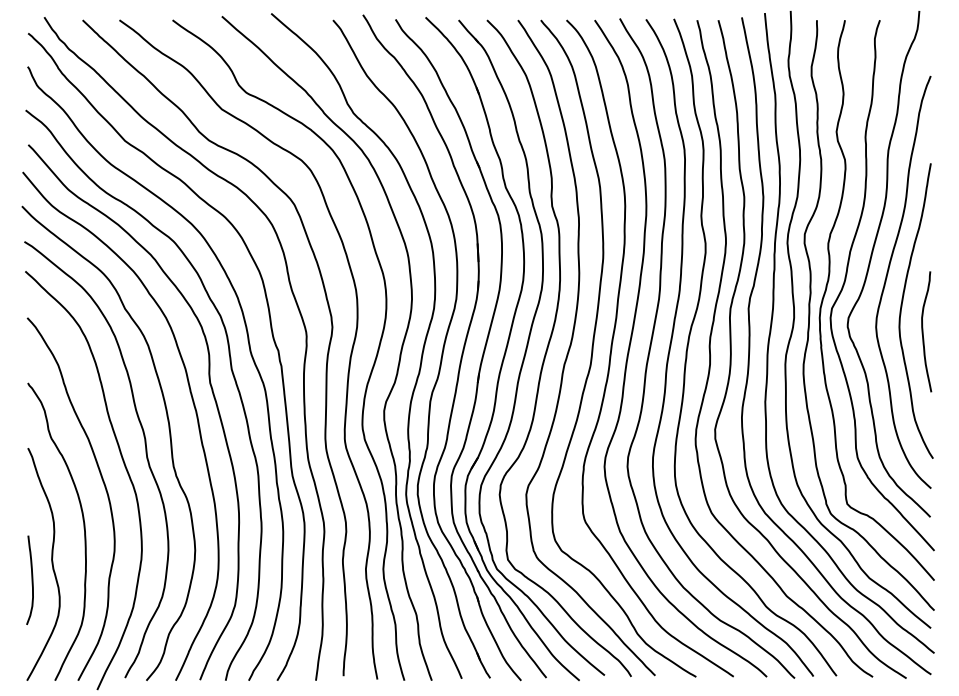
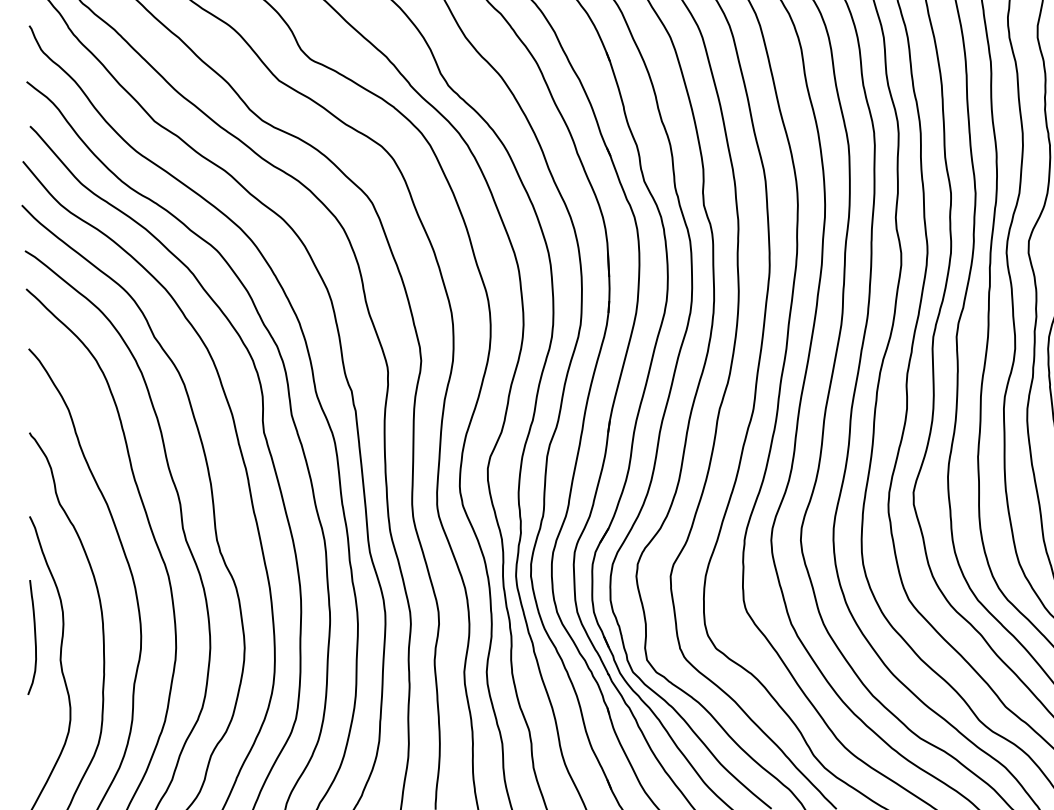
curve: (31, 579) -> (34, 636), moved

